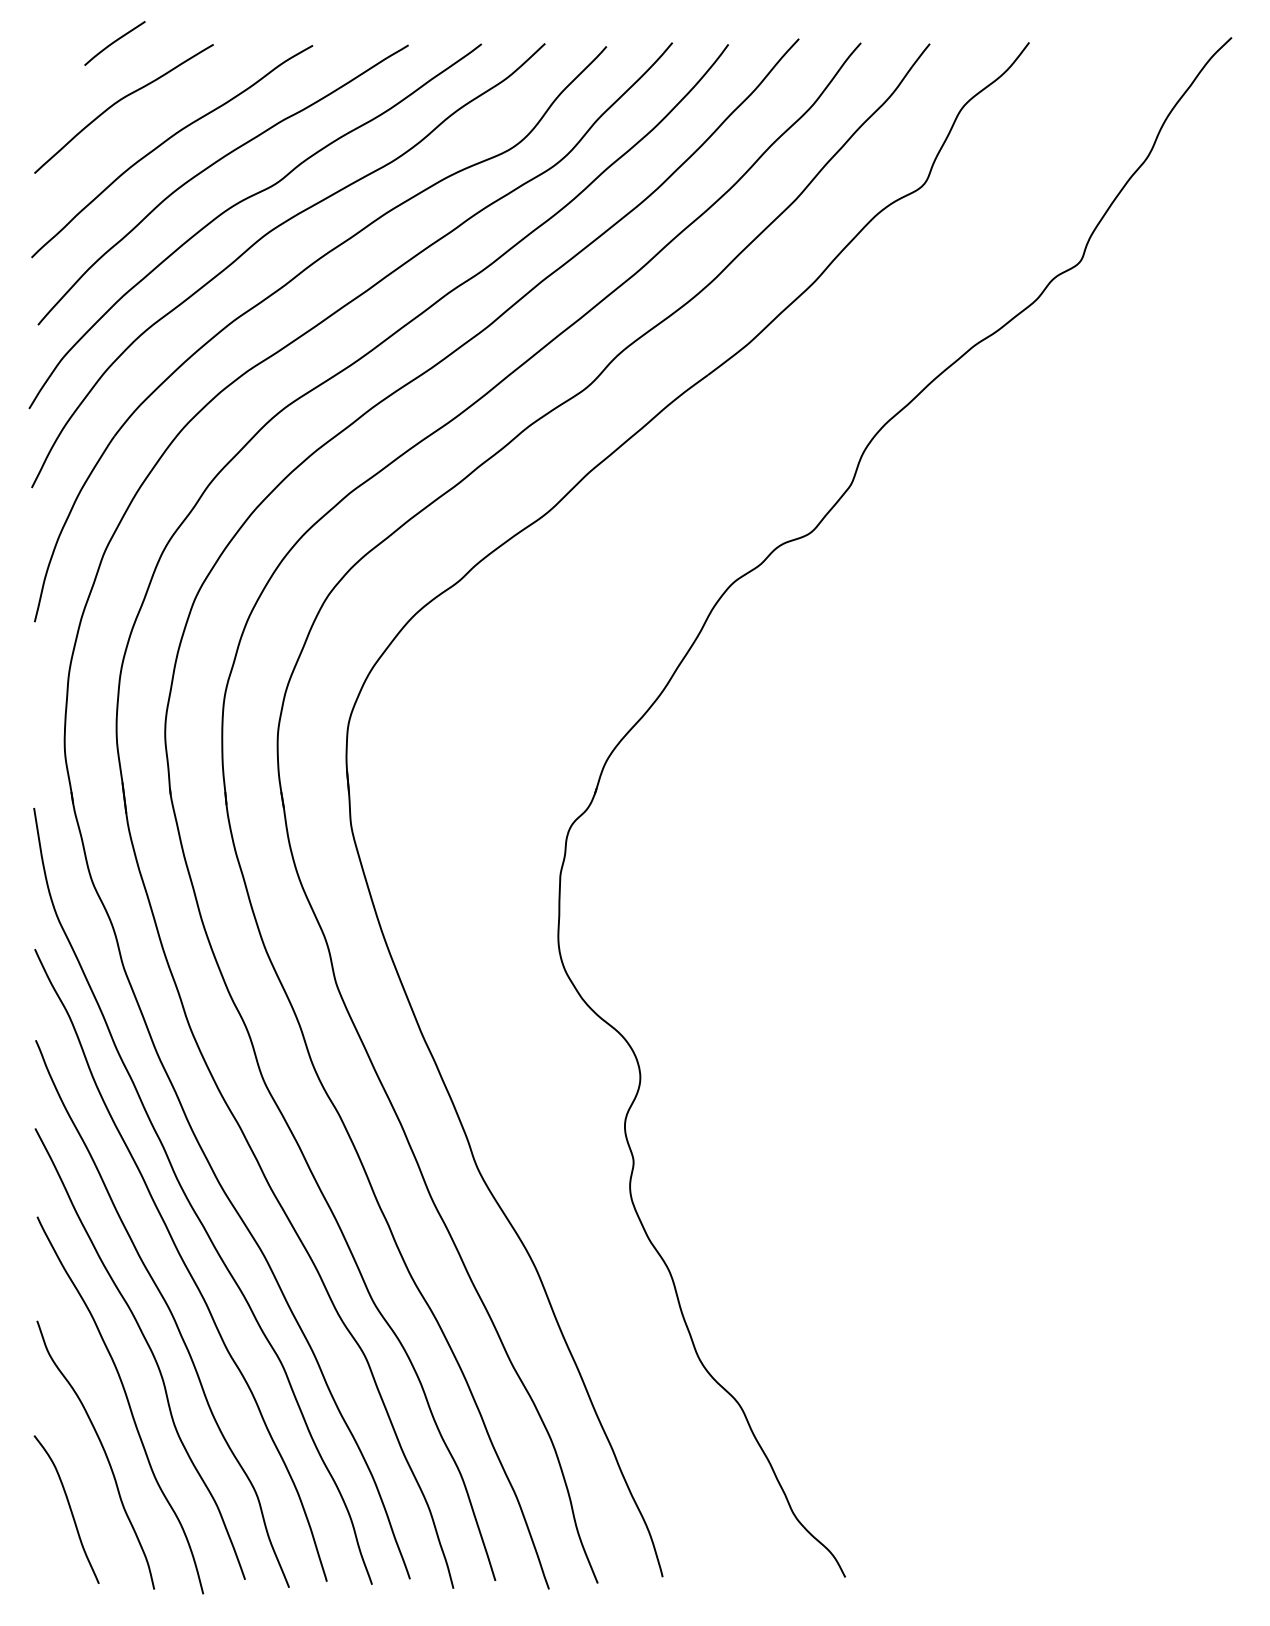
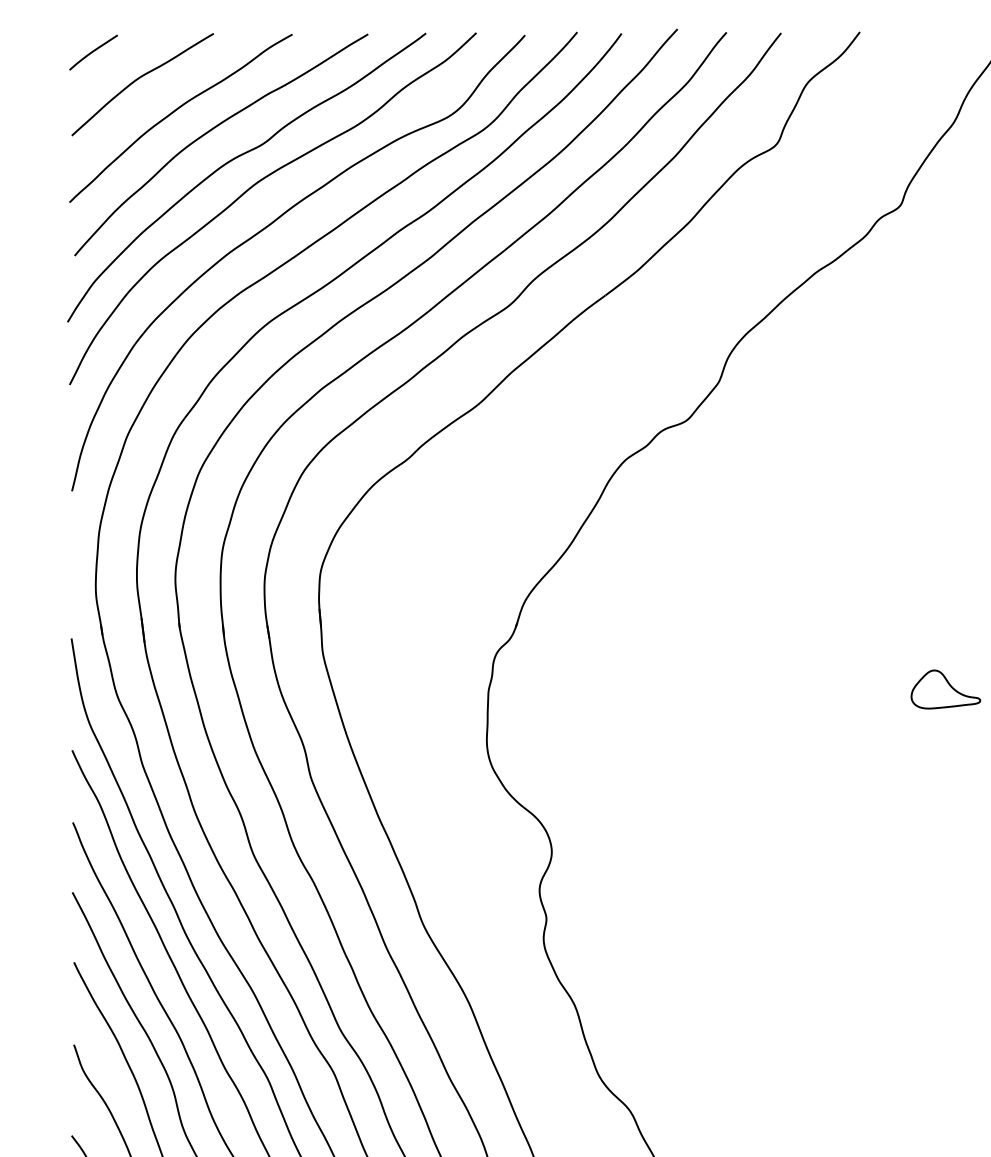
curve: (114, 42) -> (93, 51), moved
part: (1137, 872) -> (945, 689), added

